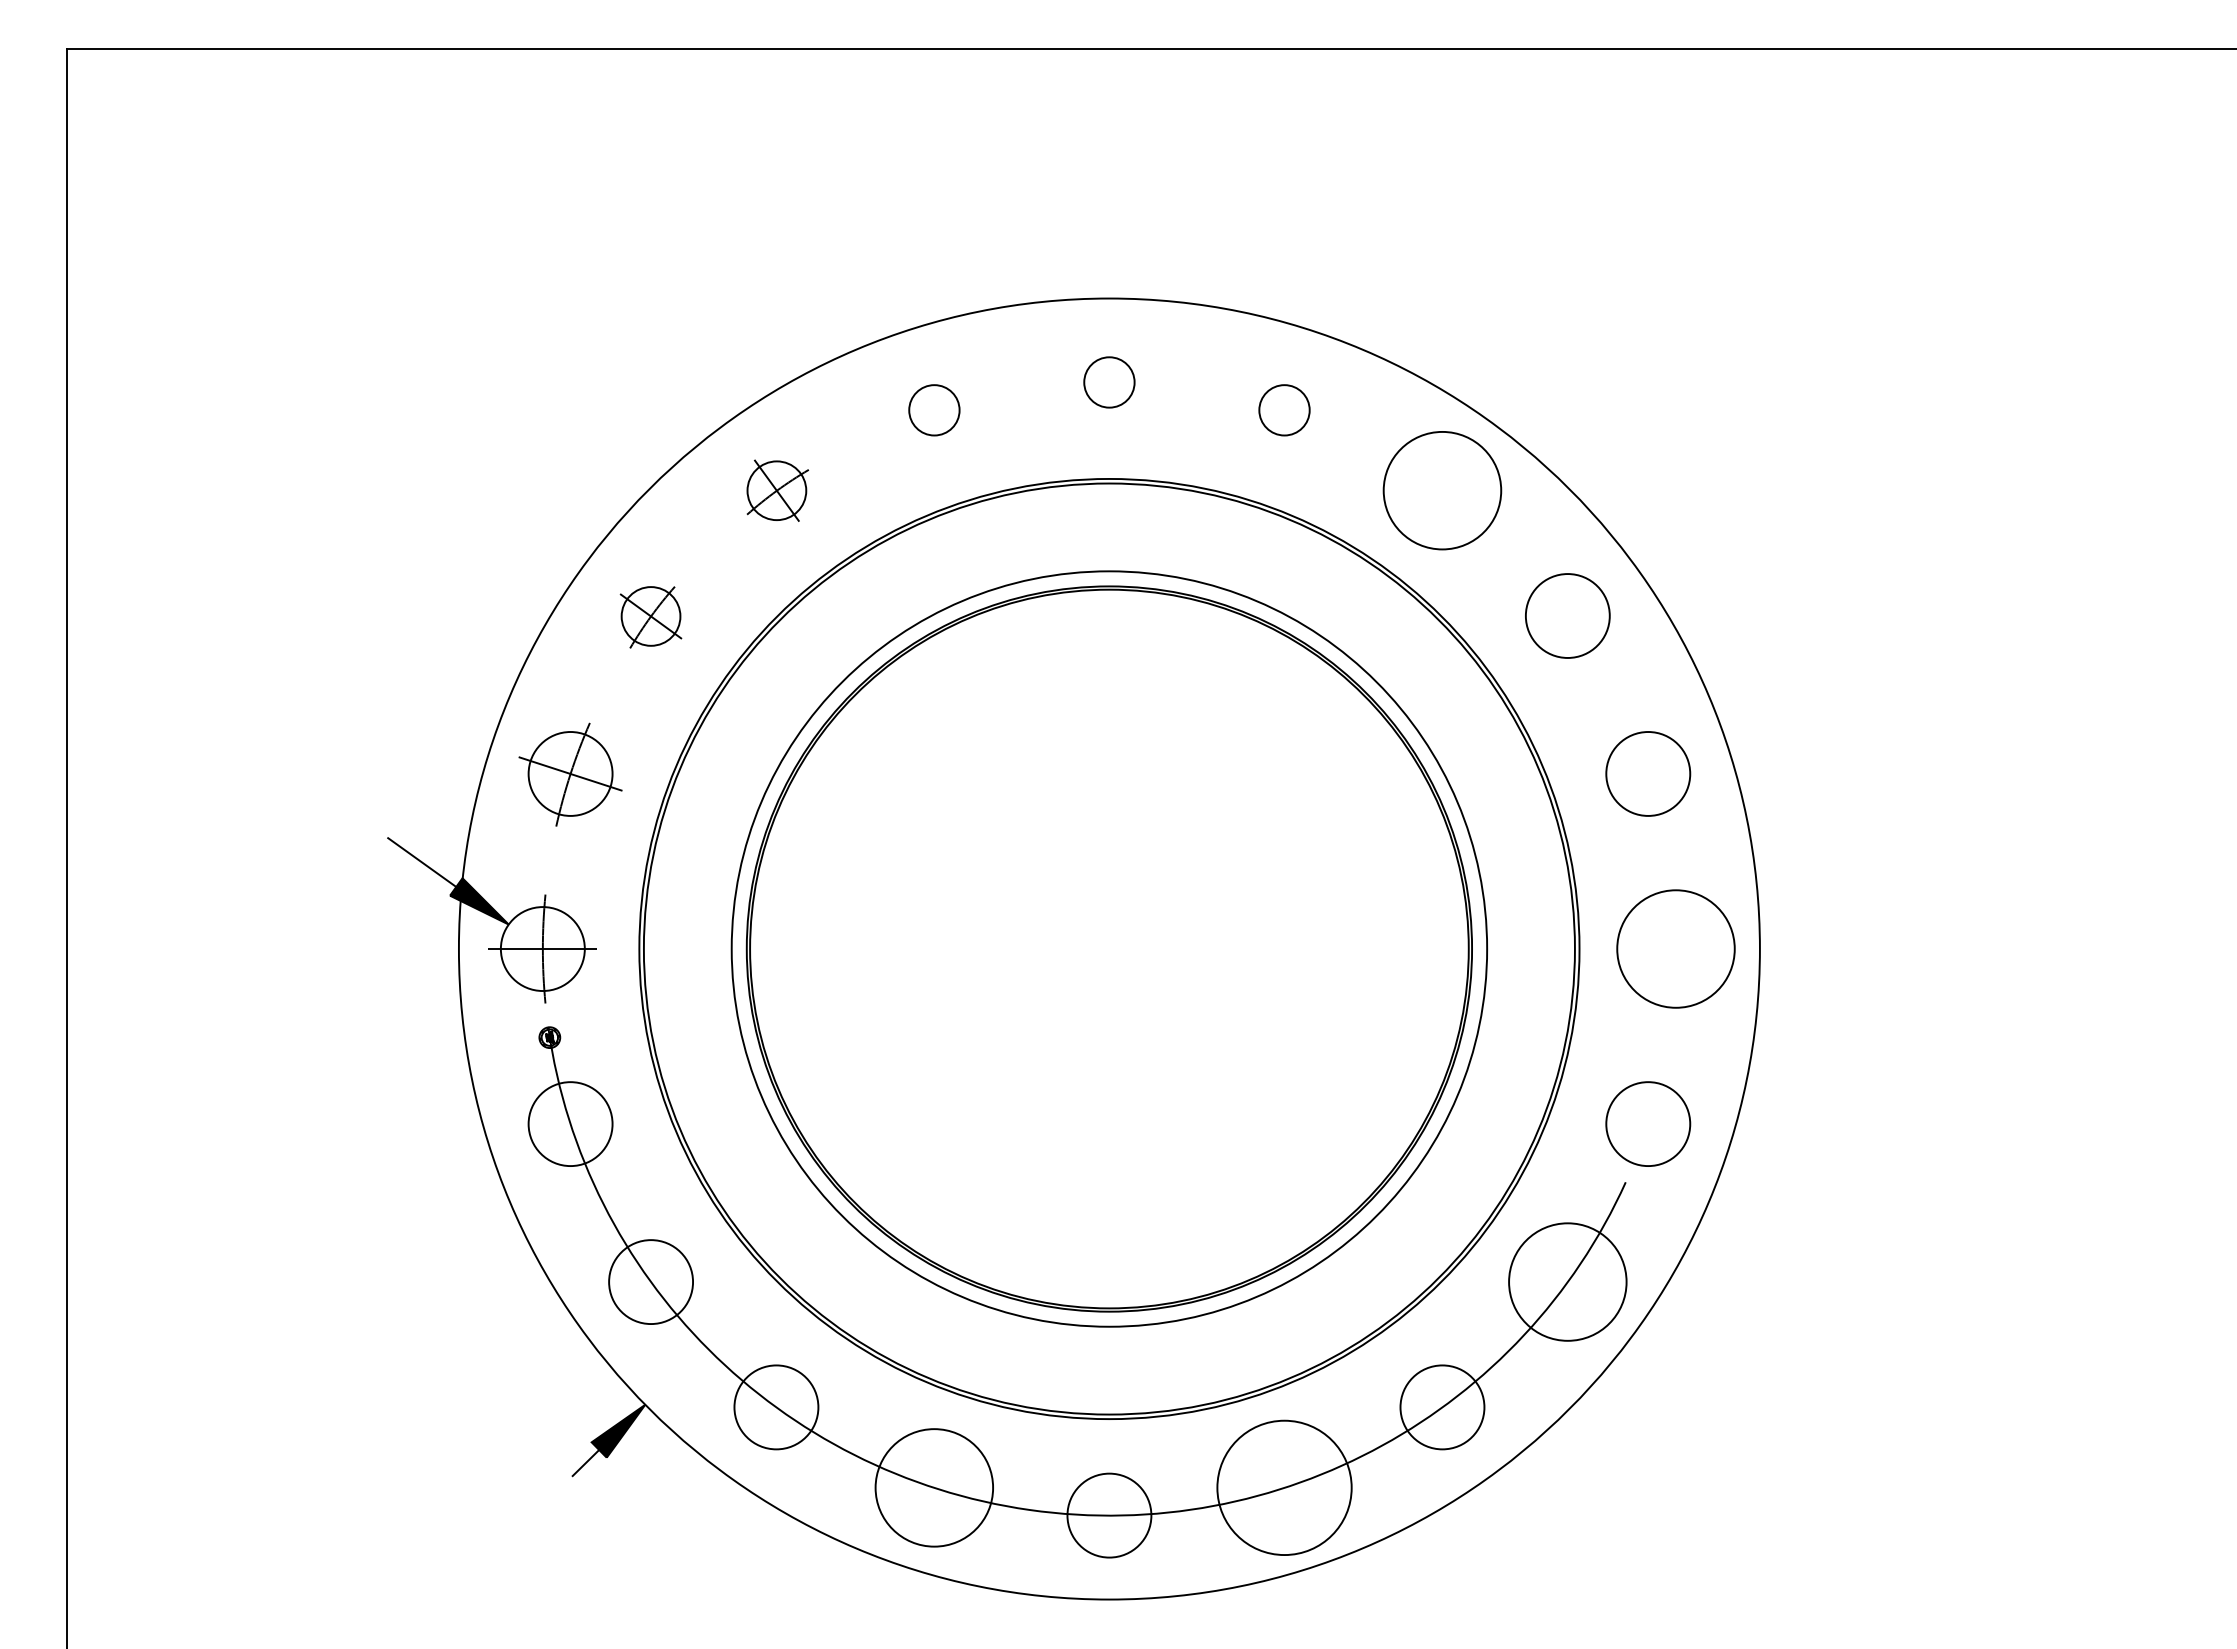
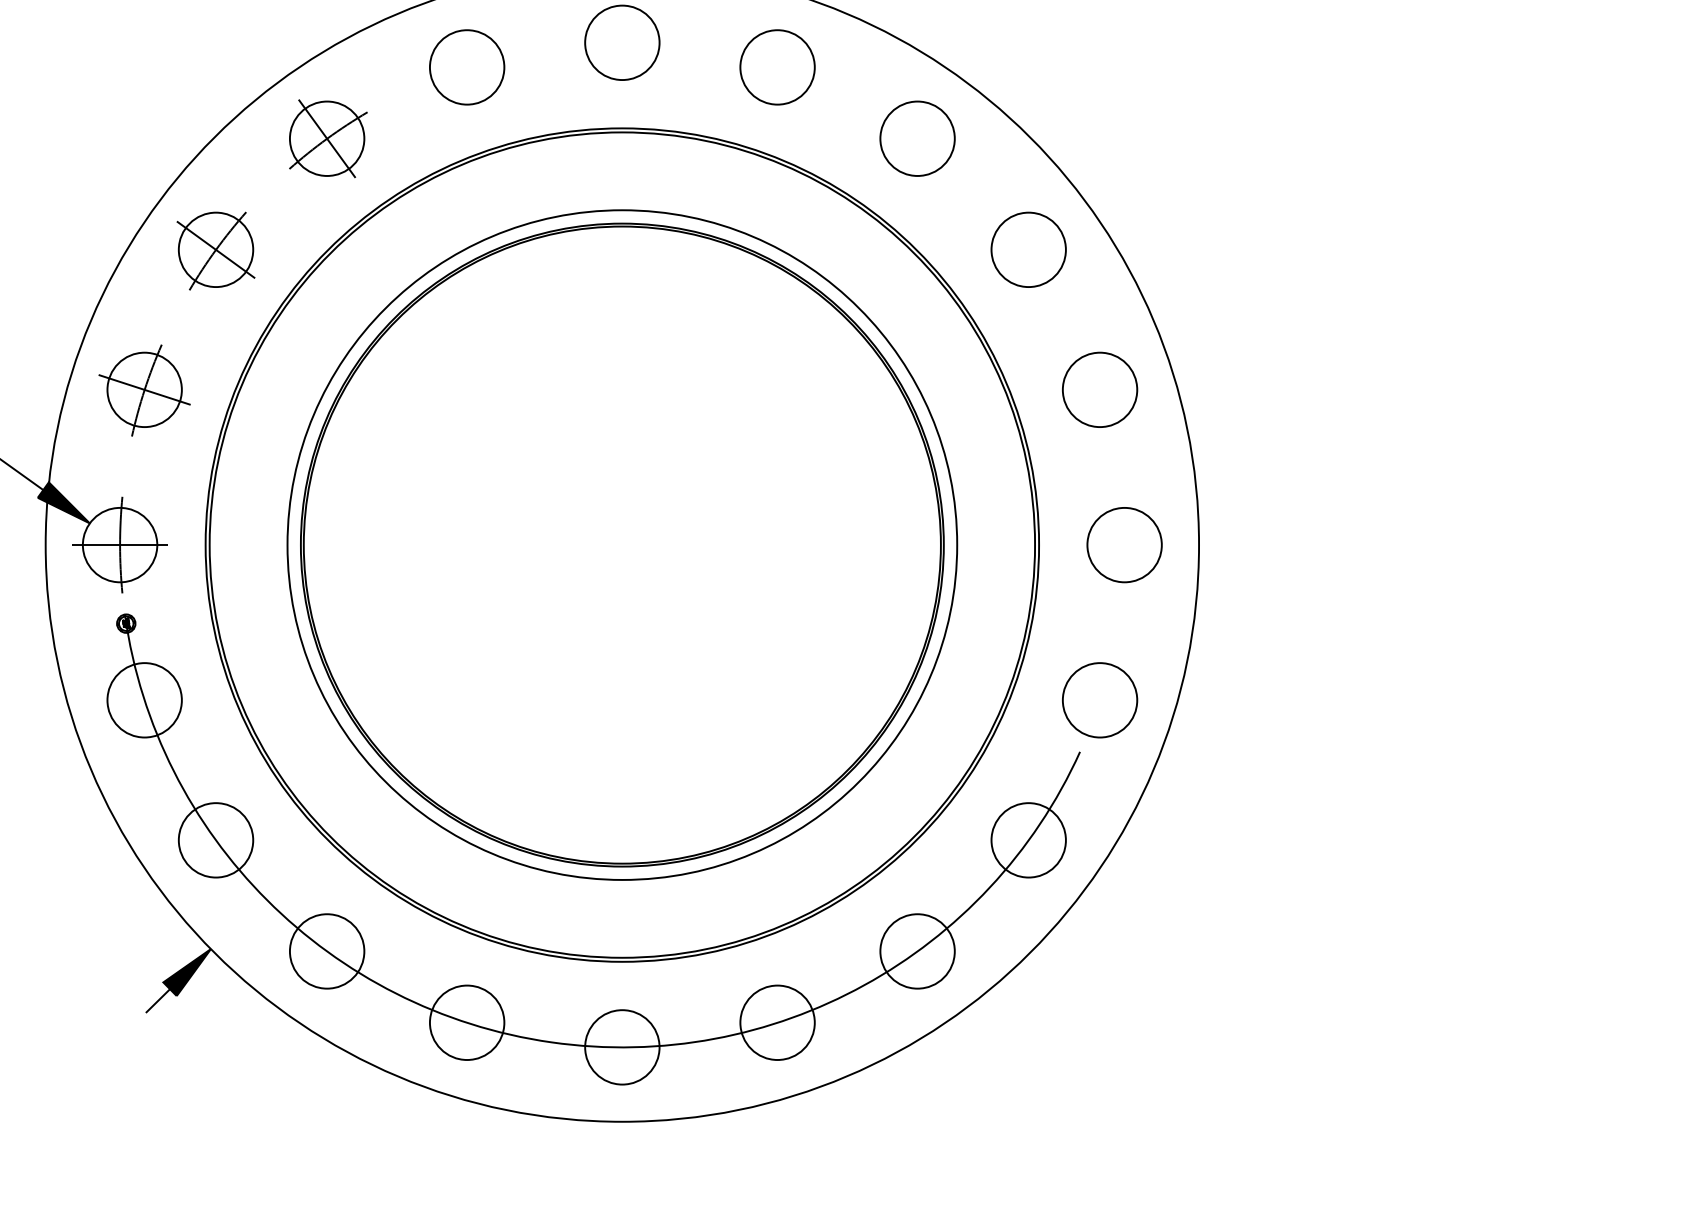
circle: (1109, 382) -> (622, 42), size x1.67
circle: (934, 410) -> (467, 67), size x1.67
circle: (1284, 410) -> (777, 67), size x1.67
part: (777, 490) -> (328, 138), size x1.43
circle: (1442, 490) -> (917, 138), size x0.71
part: (650, 617) -> (215, 251), size x1.43
circle: (1675, 949) -> (1124, 545), size x0.71
circle: (1567, 1282) -> (1028, 840), size x0.71
circle: (934, 1487) -> (467, 1022), size x0.71
circle: (1284, 1487) -> (777, 1022), size x0.62

